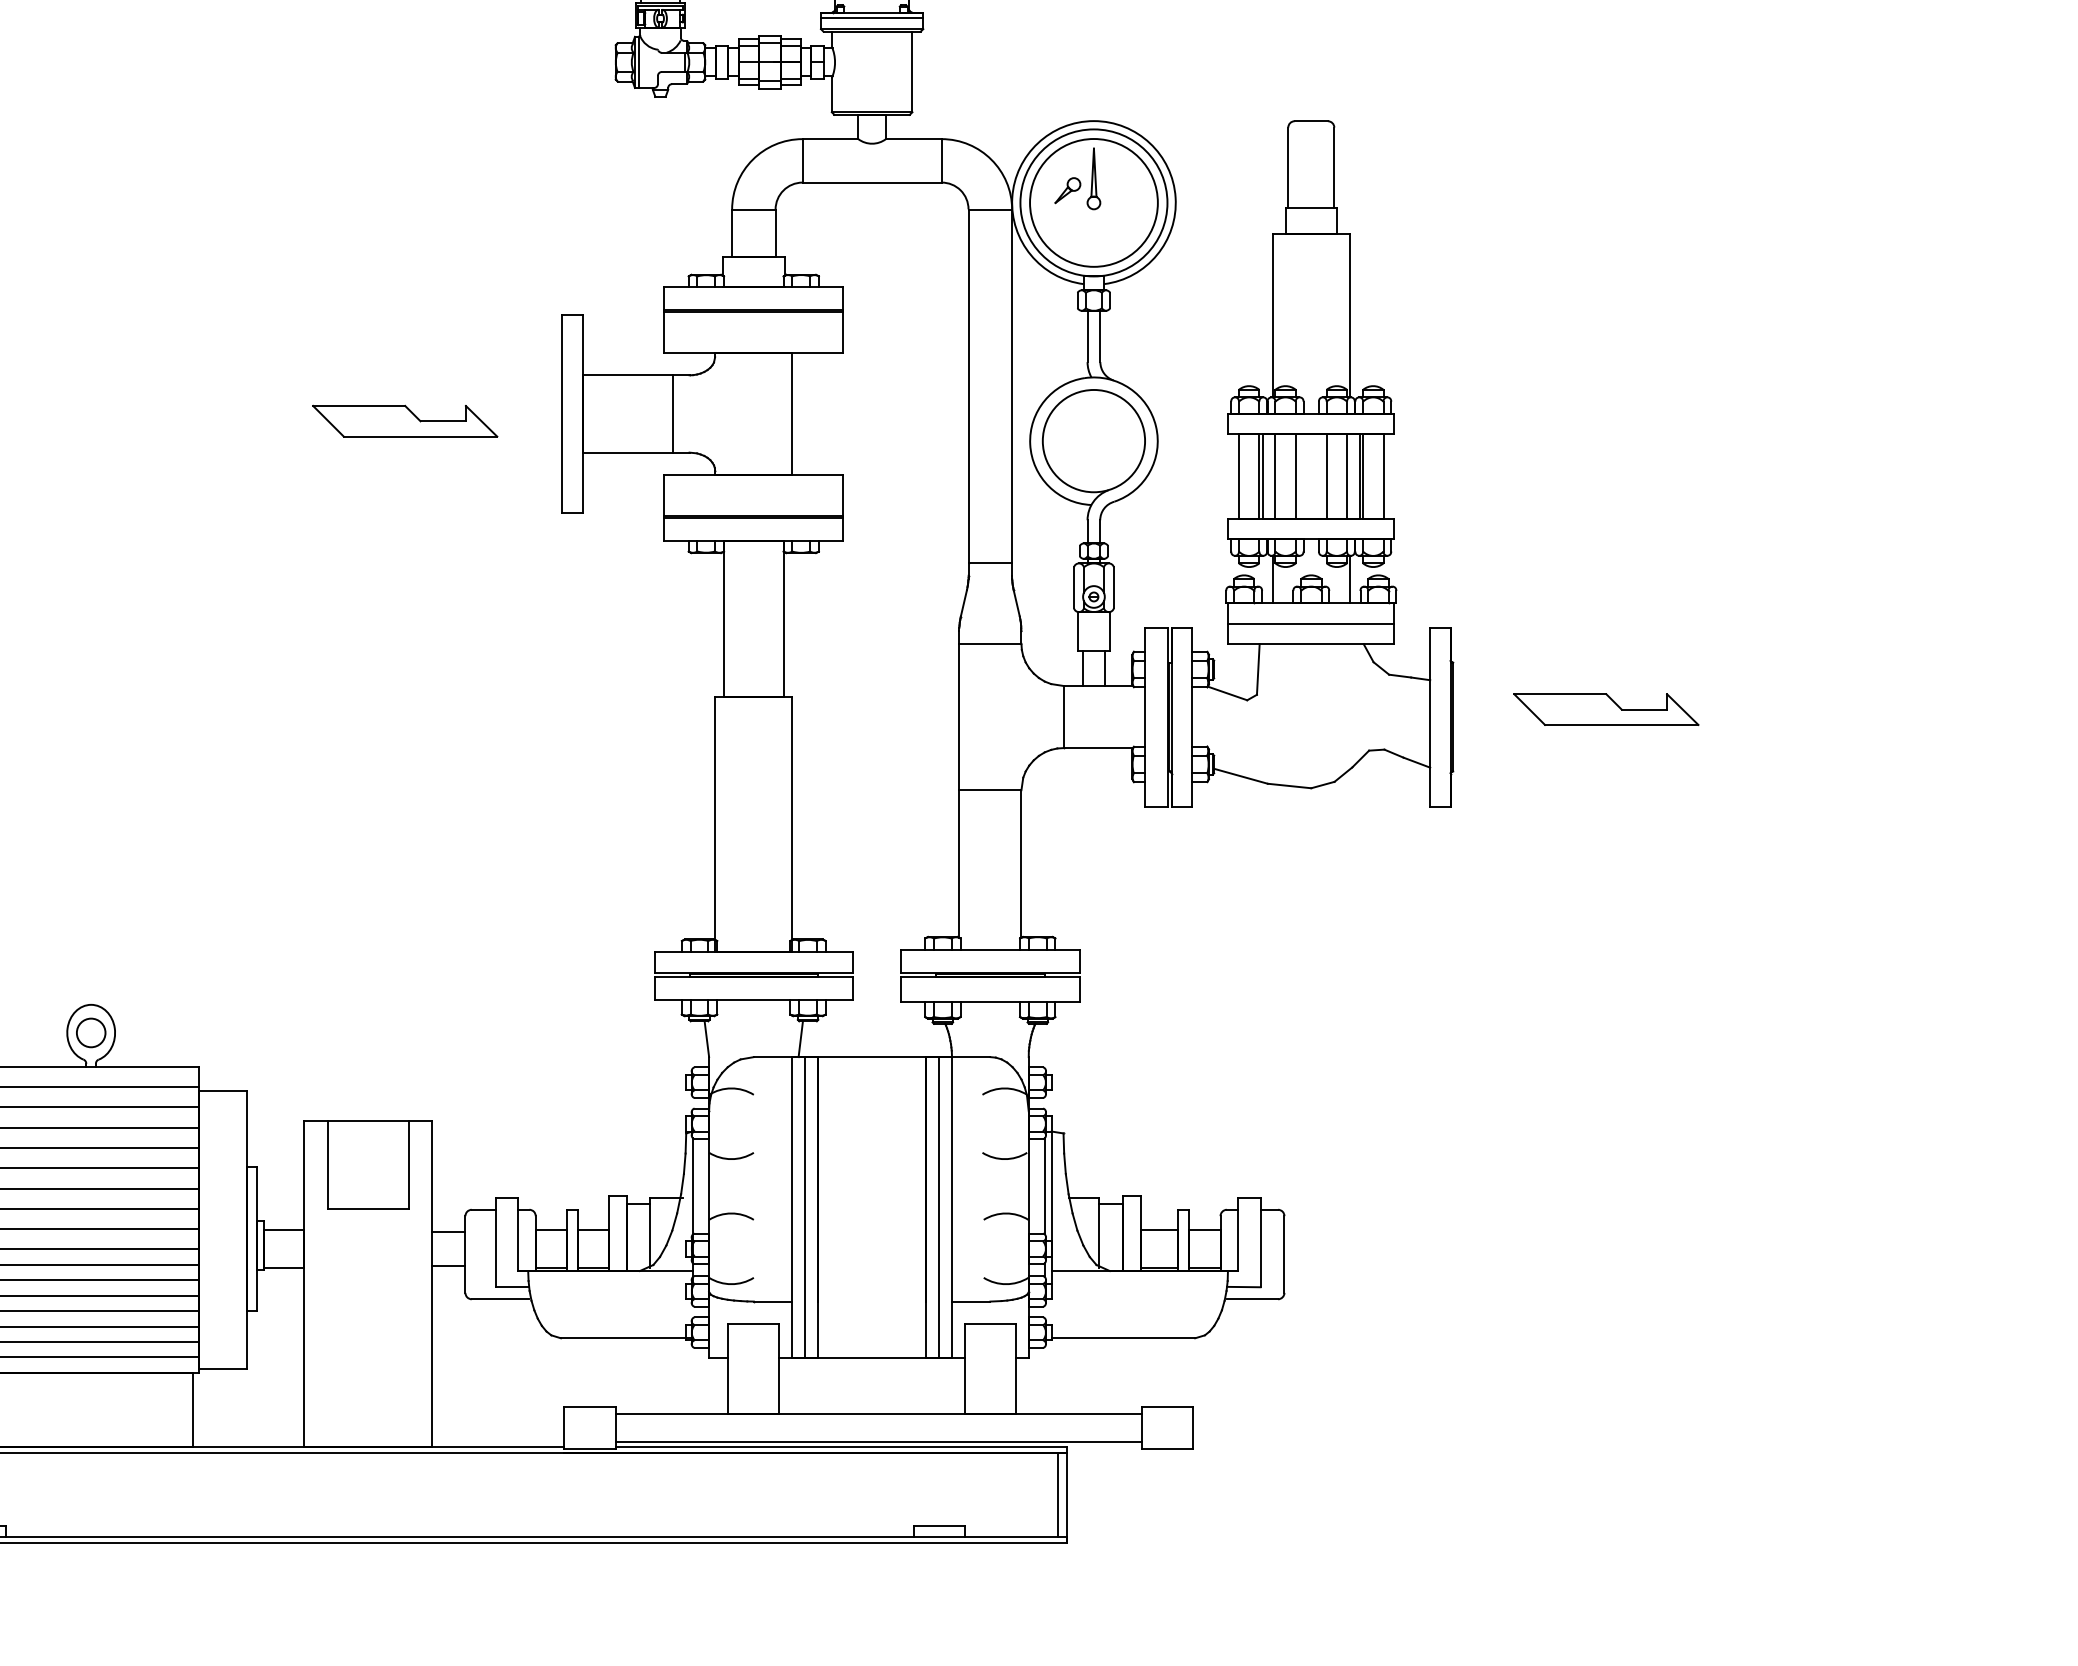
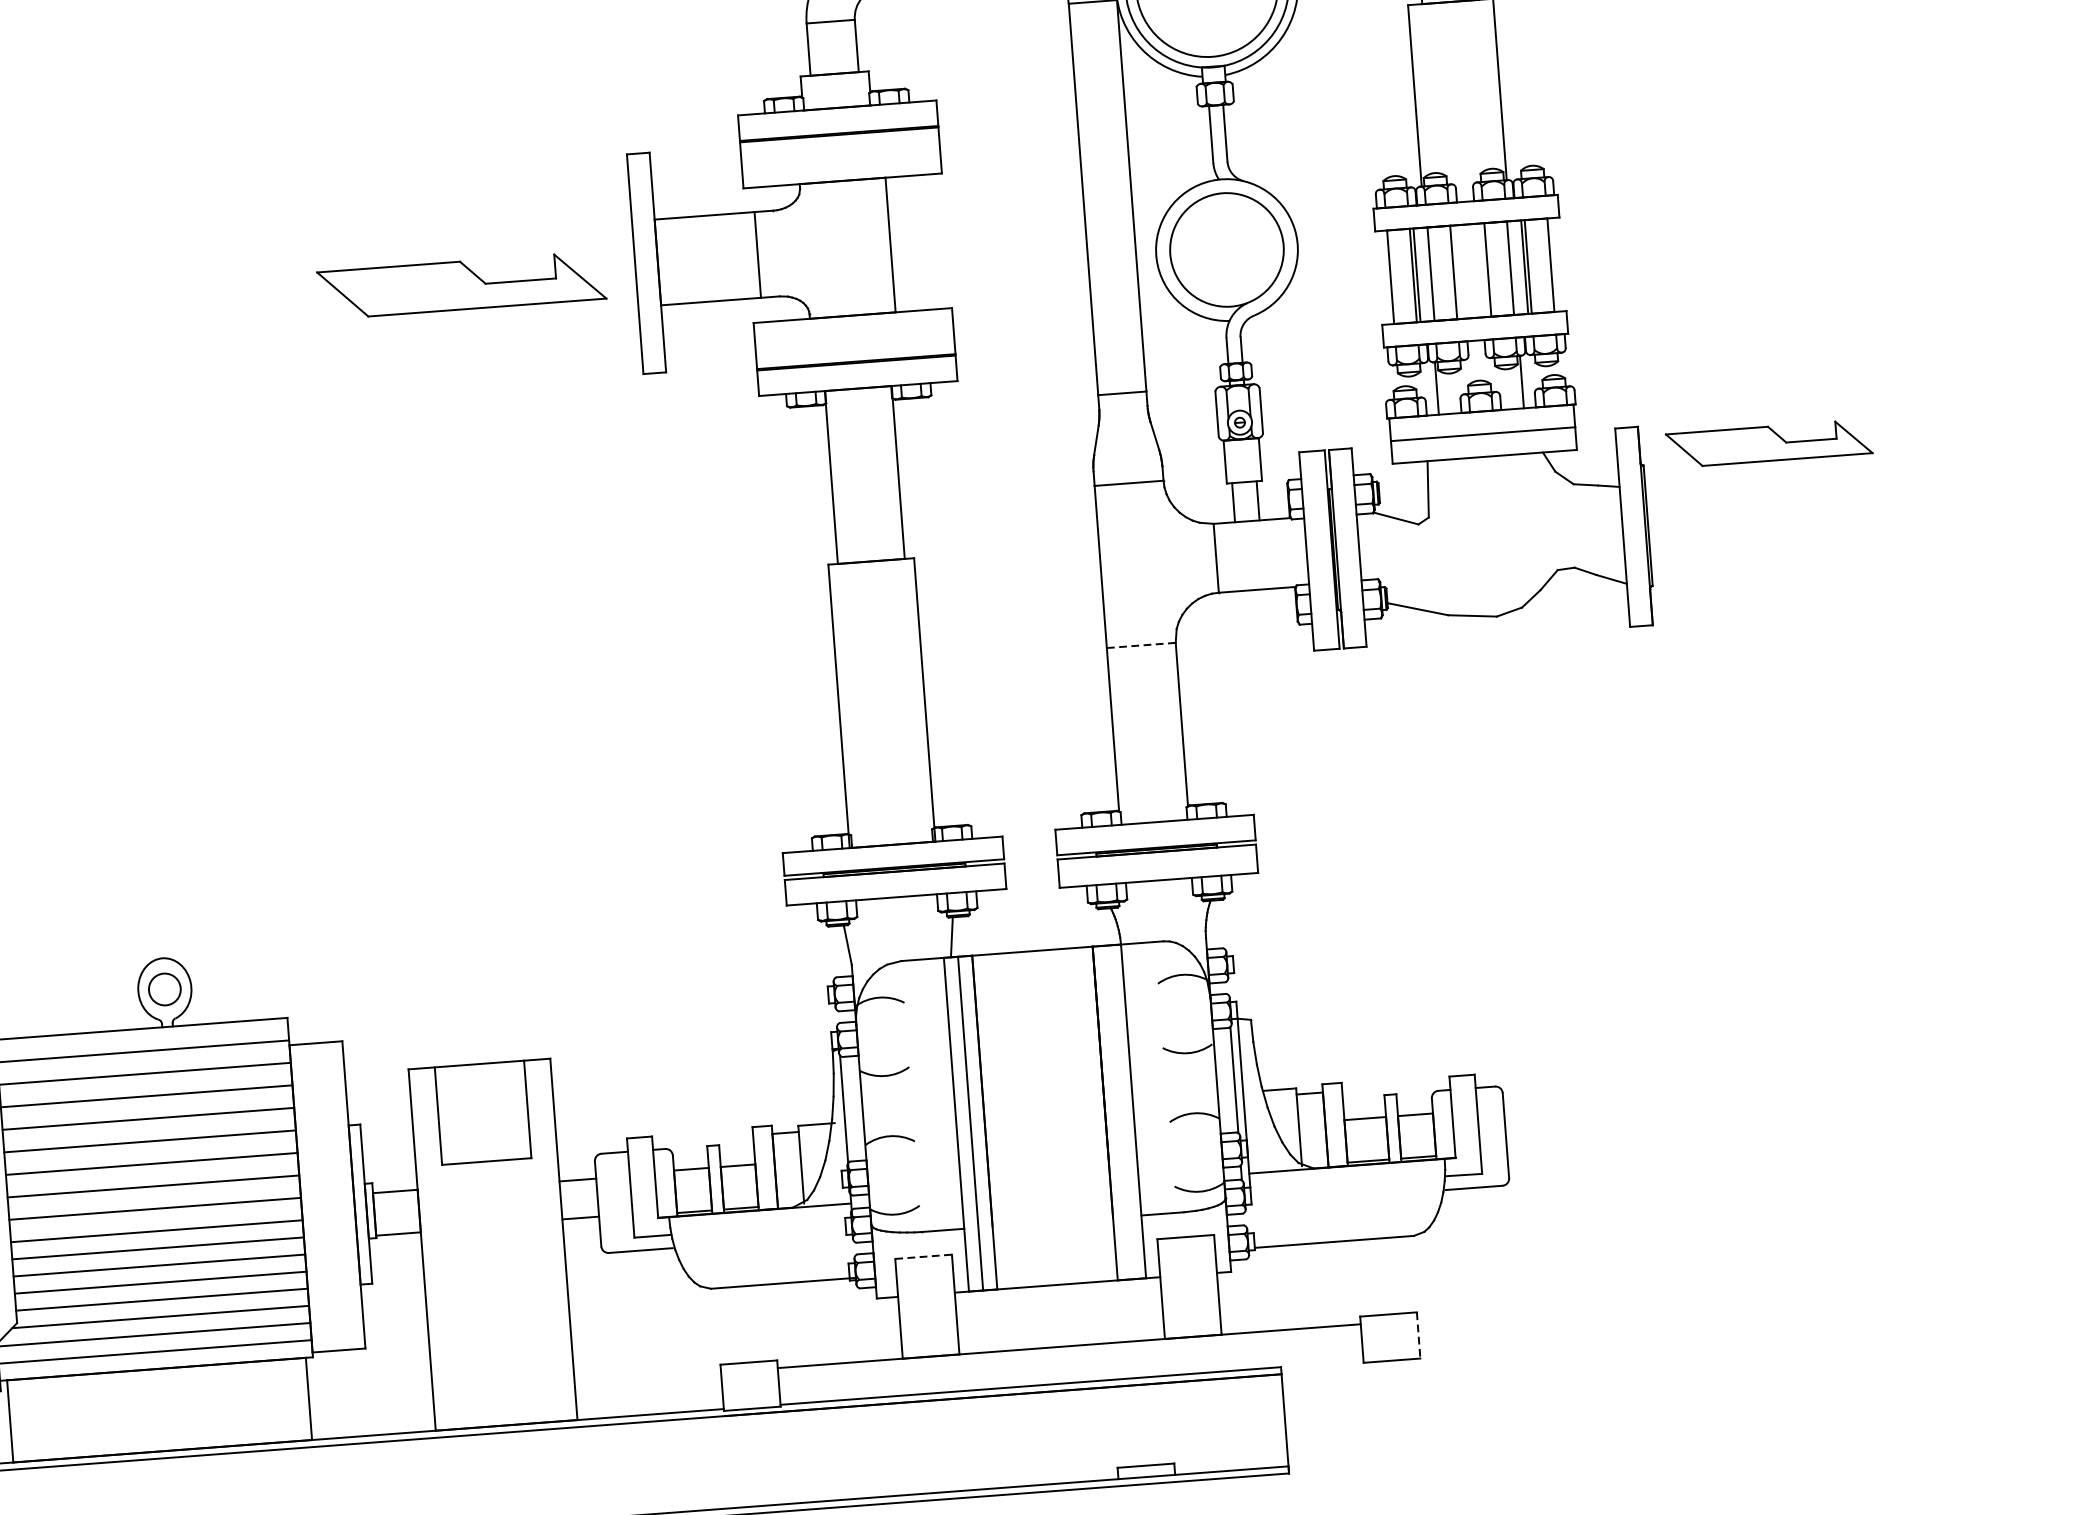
part: (405, 420) -> (462, 284), size x1.4
part: (1606, 709) -> (1769, 443), moved
line: (989, 790) -> (1140, 645), solid -> dashed
line: (939, 1207) -> (1119, 1112), removed
line: (753, 1323) -> (923, 1256), solid -> dashed
line: (1192, 1427) -> (1418, 1335), solid -> dashed
line: (878, 1441) -> (1071, 1376), removed
line: (1057, 1494) -> (1274, 1420), removed

